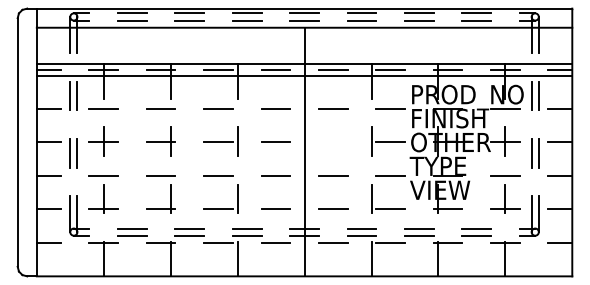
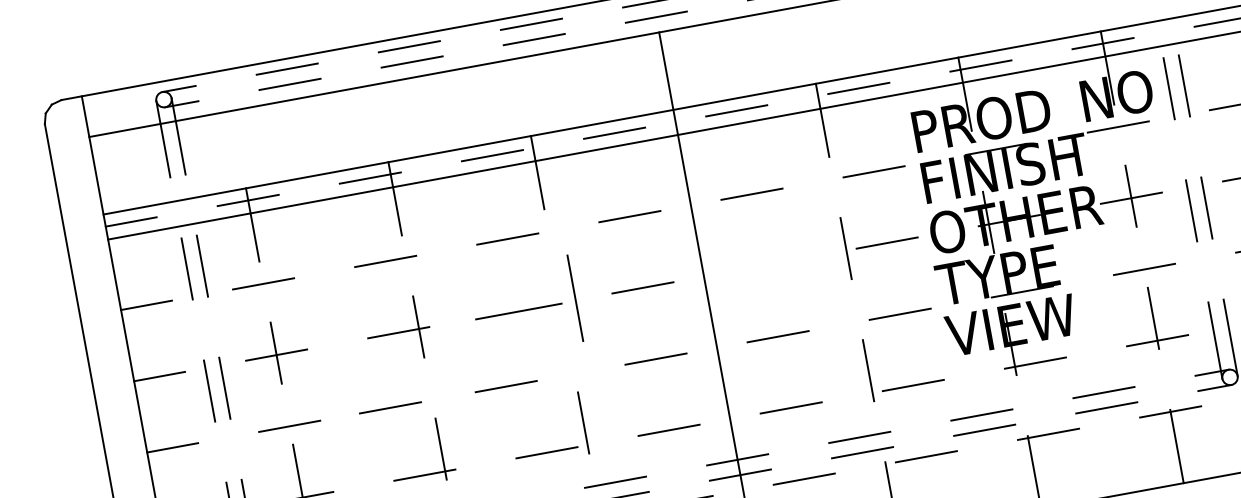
part: (220, 141) -> (524, 307), size x1.4
line: (160, 175) -> (388, 407), moved
line: (218, 175) -> (506, 385), moved

